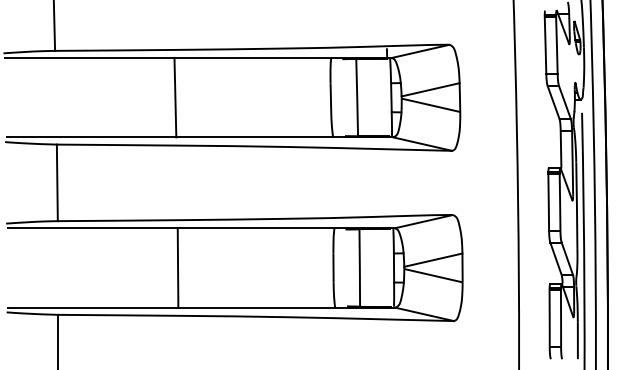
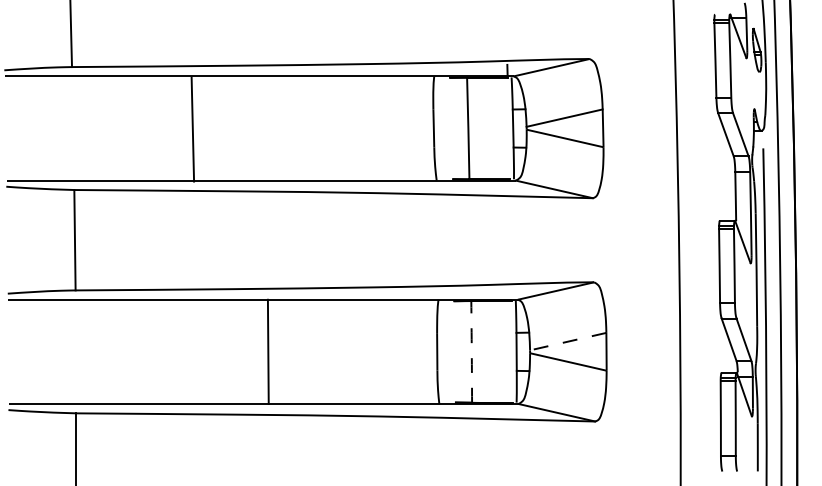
line: (175, 97) -> (192, 129), moved
line: (432, 260) -> (567, 341), solid -> dashed
line: (177, 267) -> (267, 351), moved
arc: (359, 267) -> (471, 351), solid -> dashed

